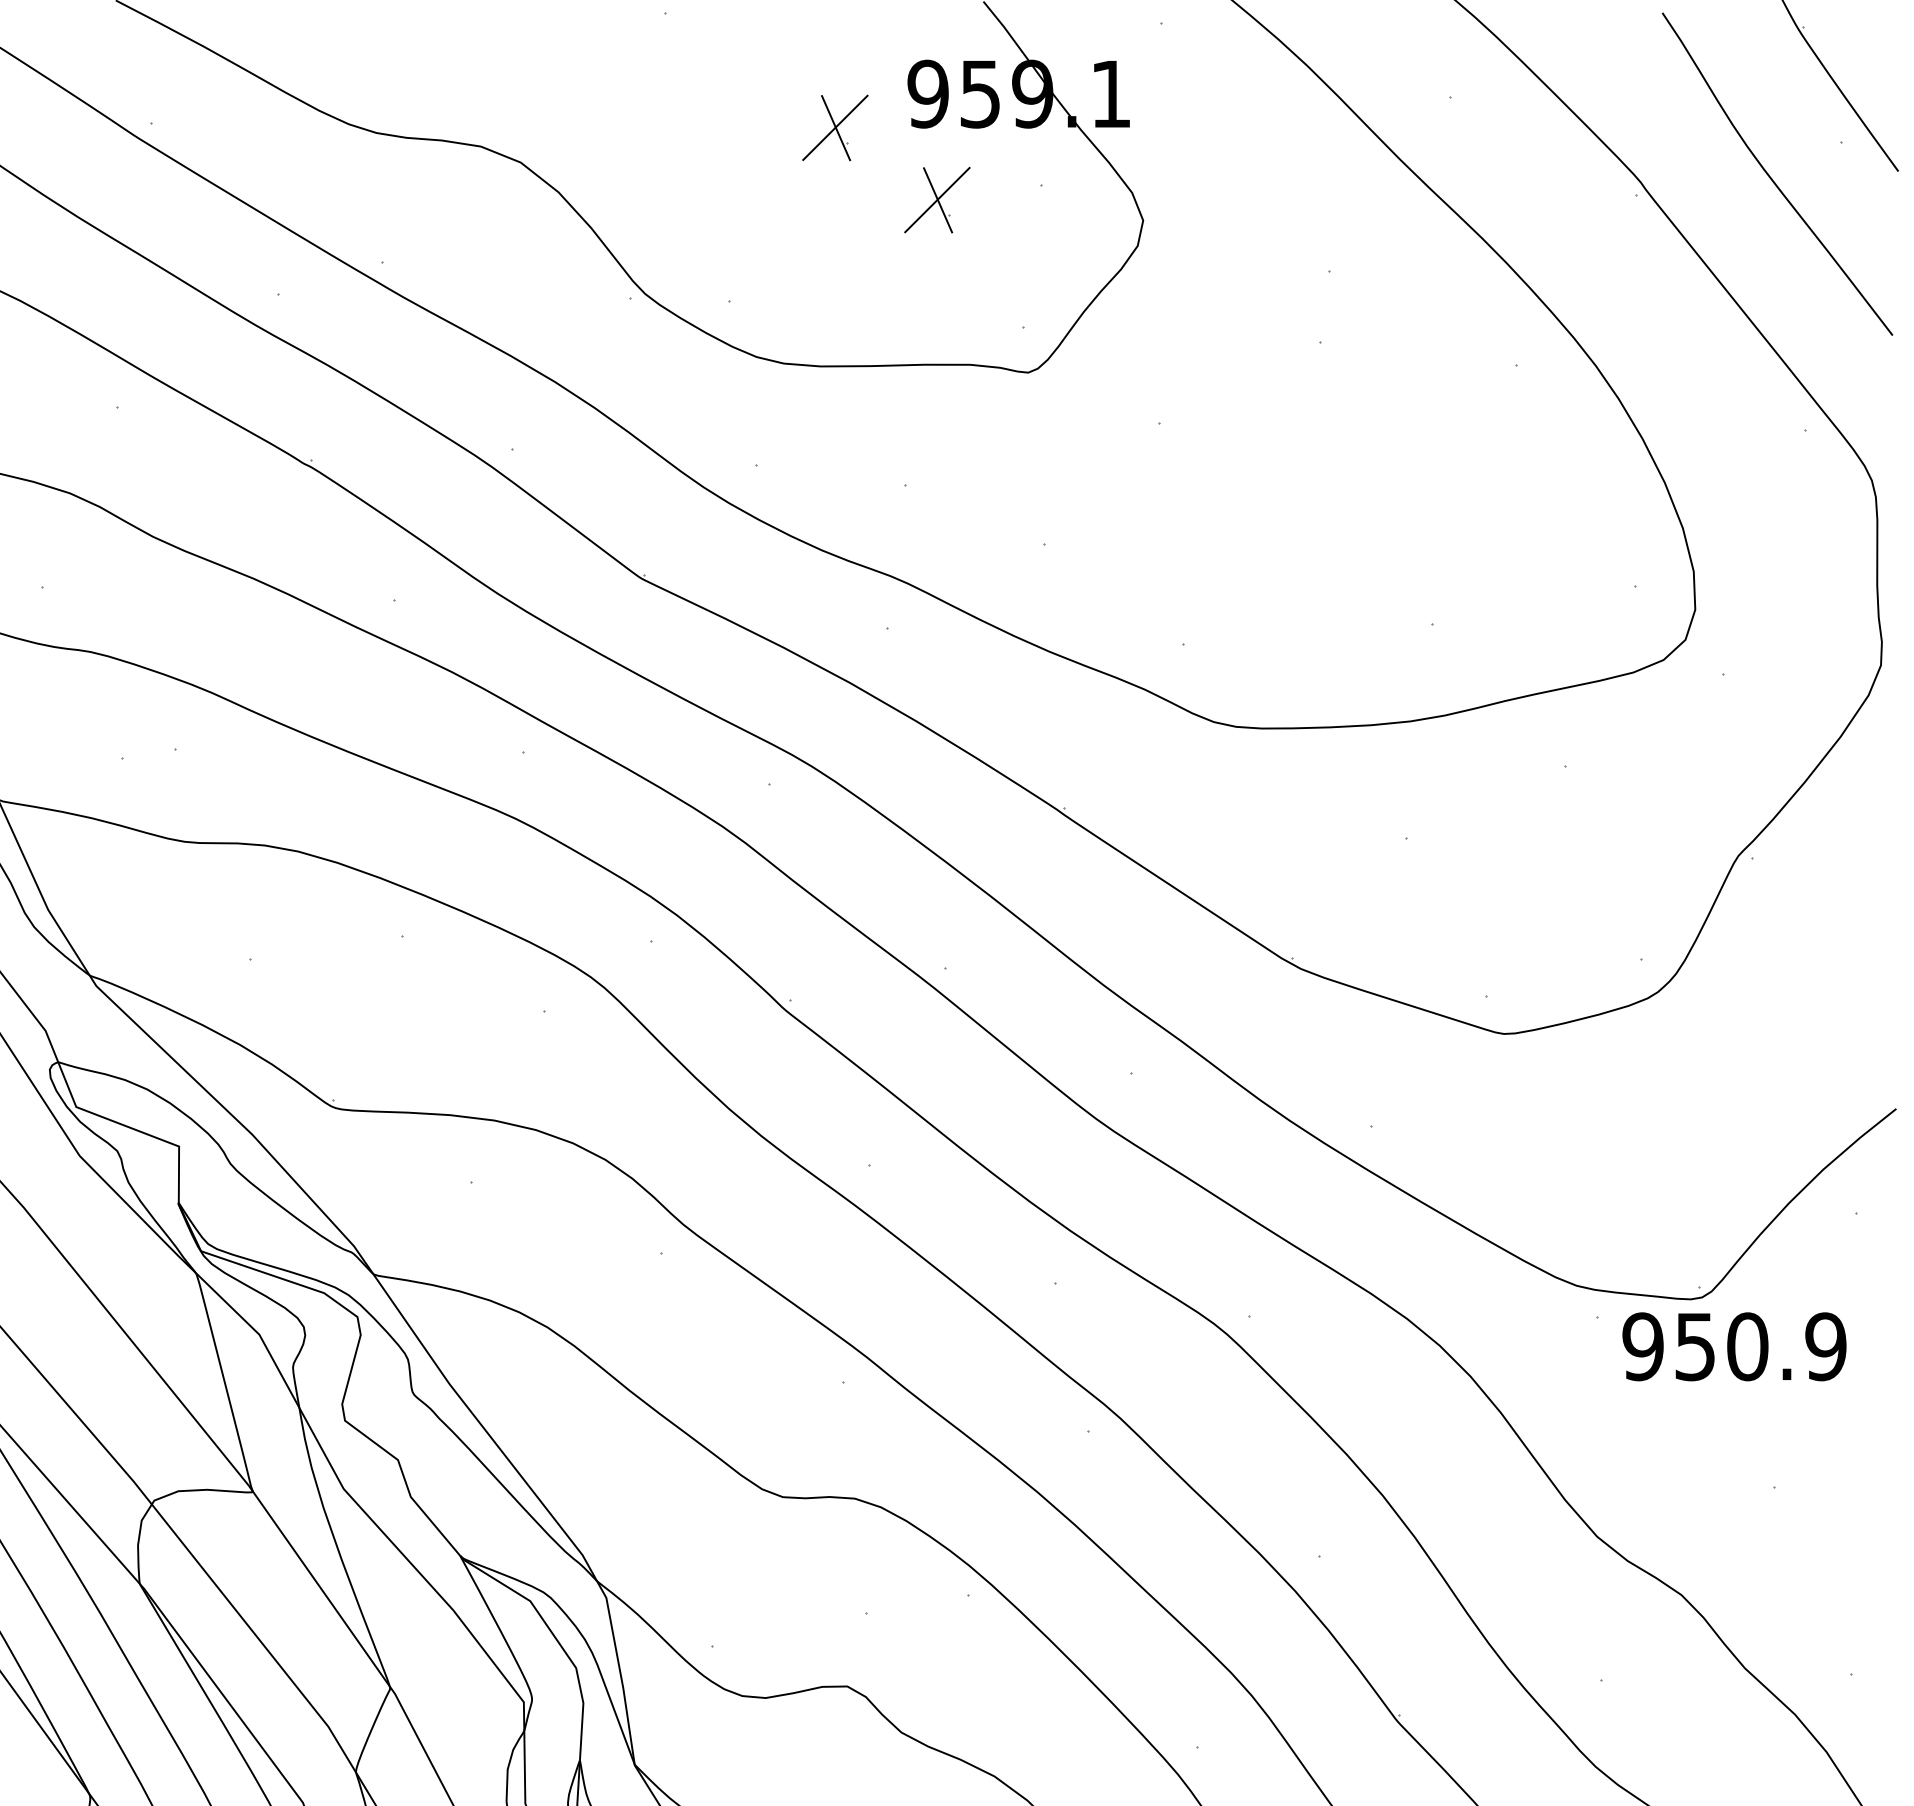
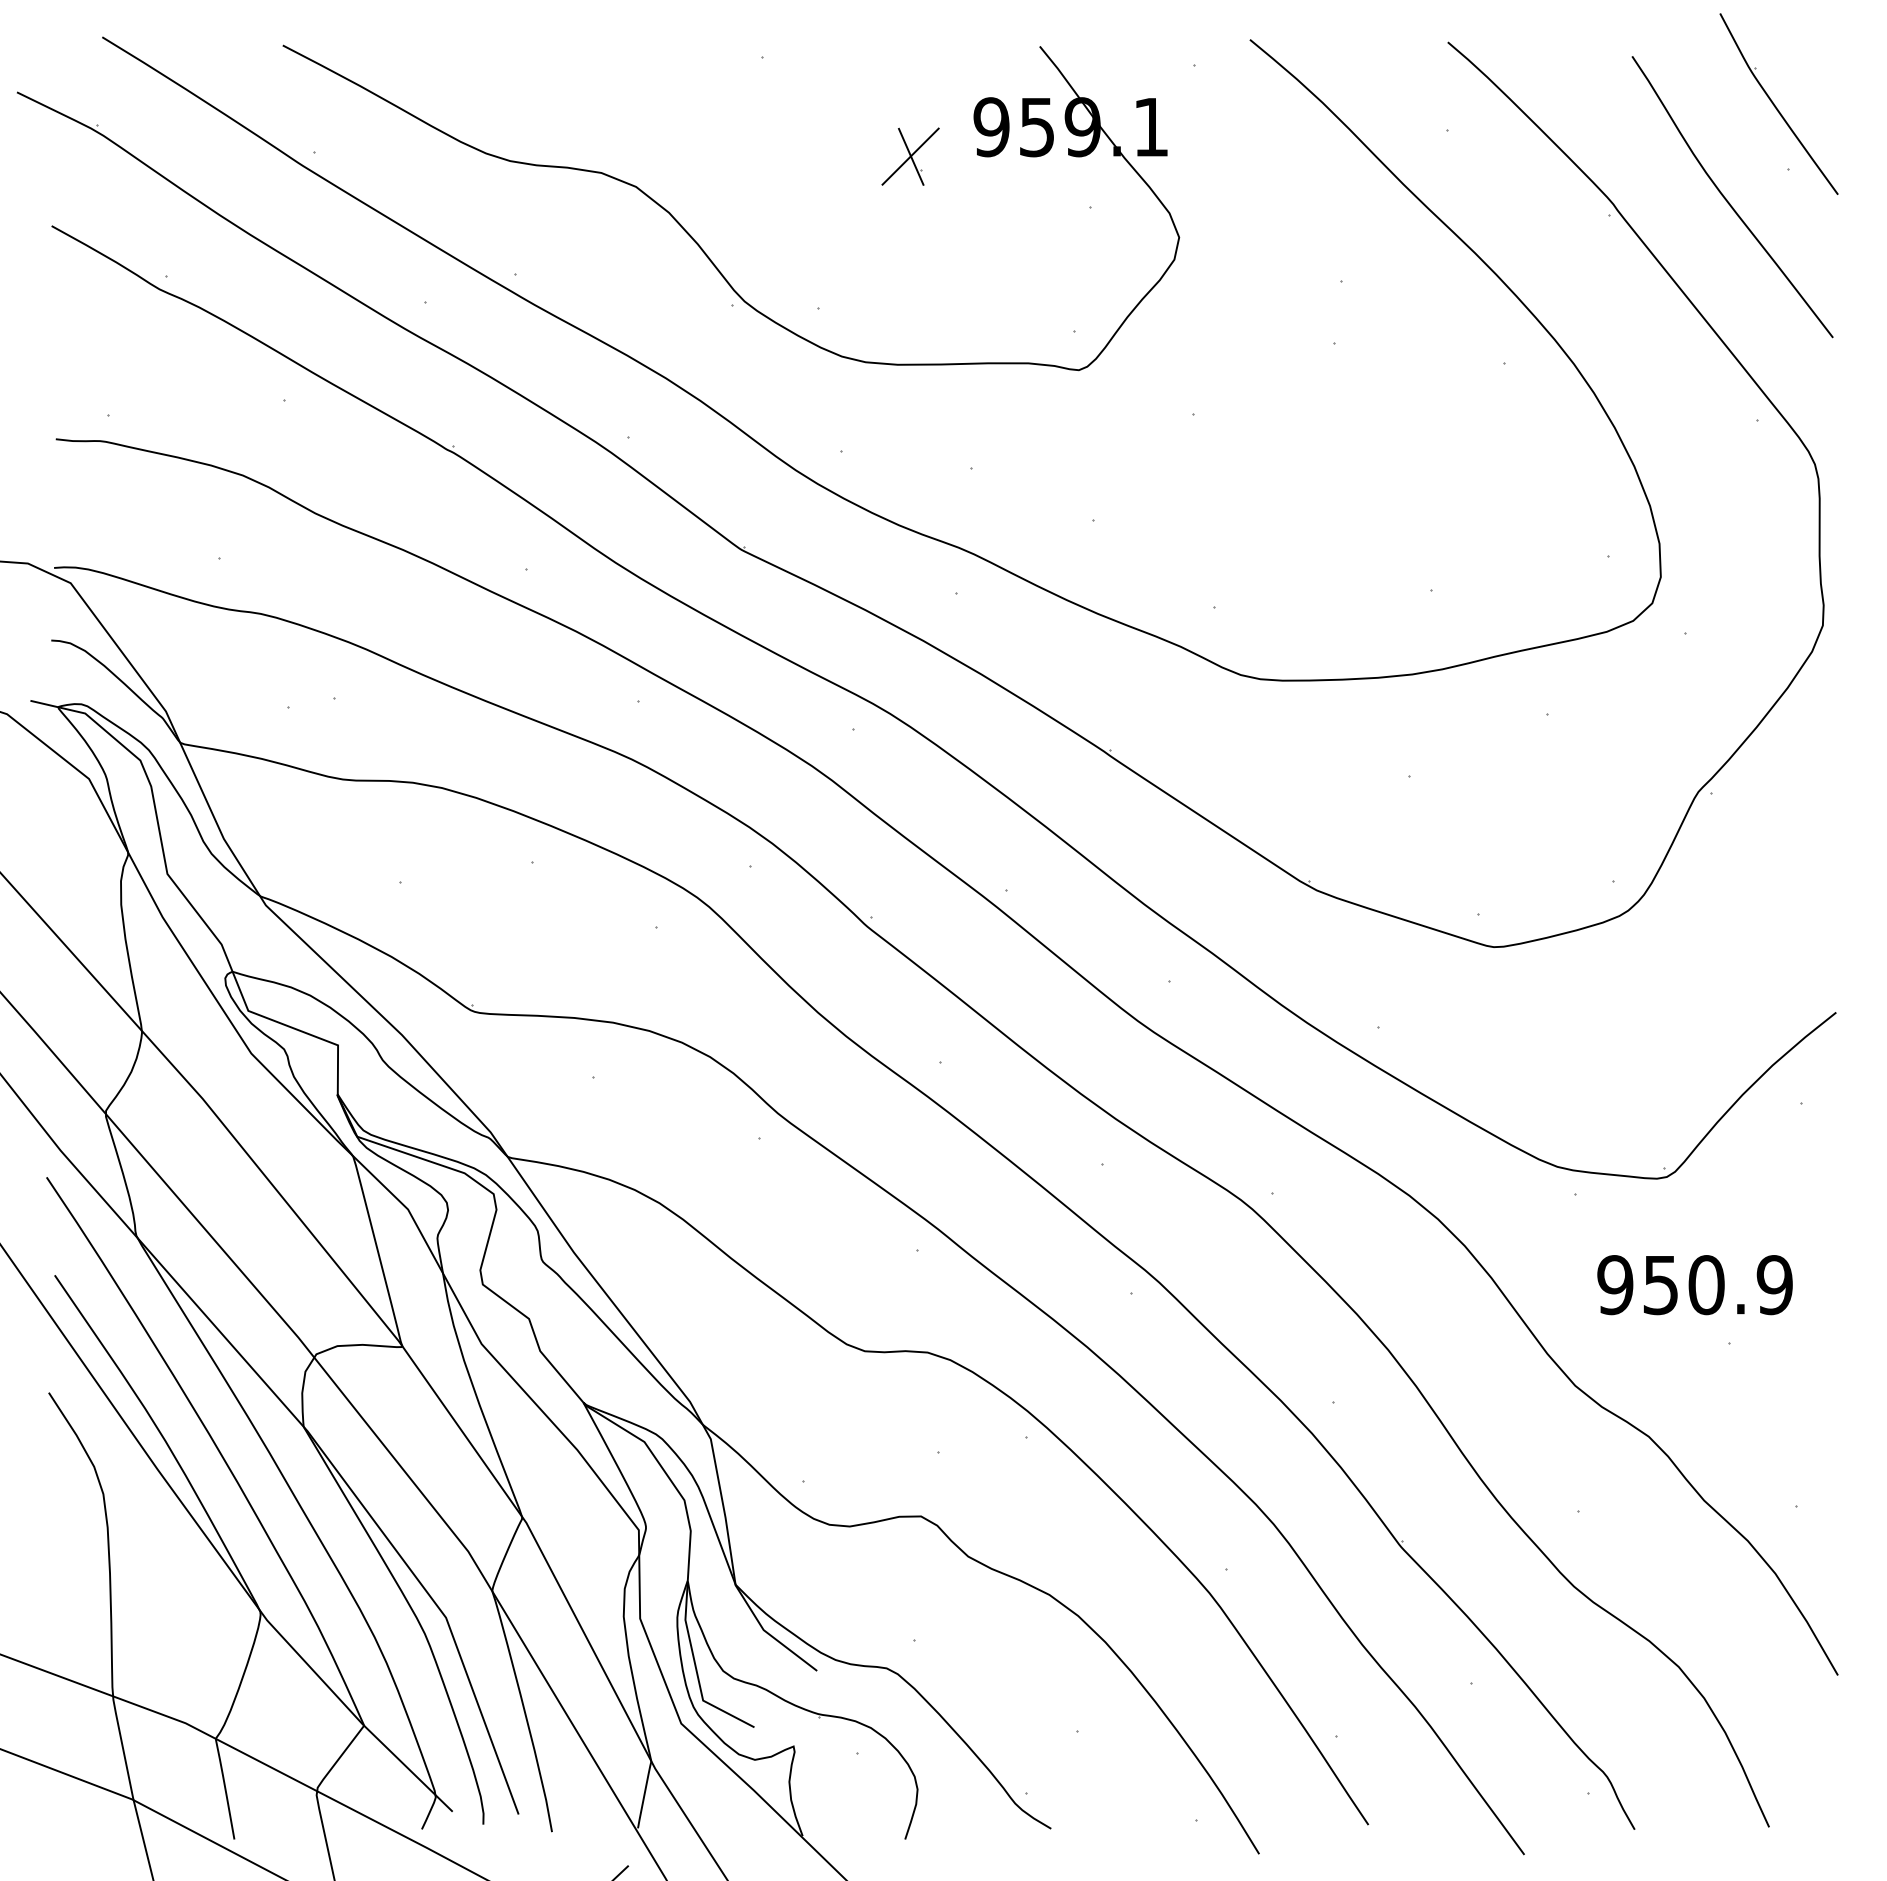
part: (937, 199) -> (999, 219), removed
text: (1733, 1347) -> (1694, 1285), moved

